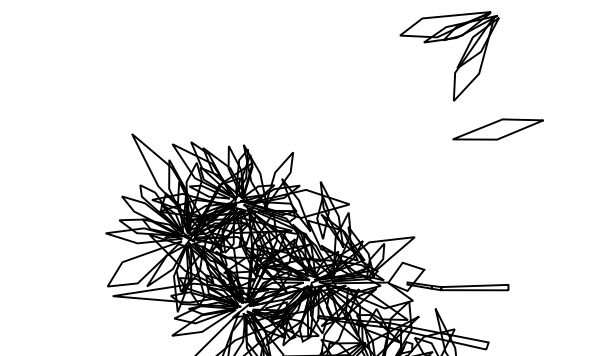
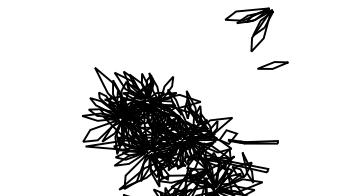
part: (497, 129) -> (272, 65), size x0.7

